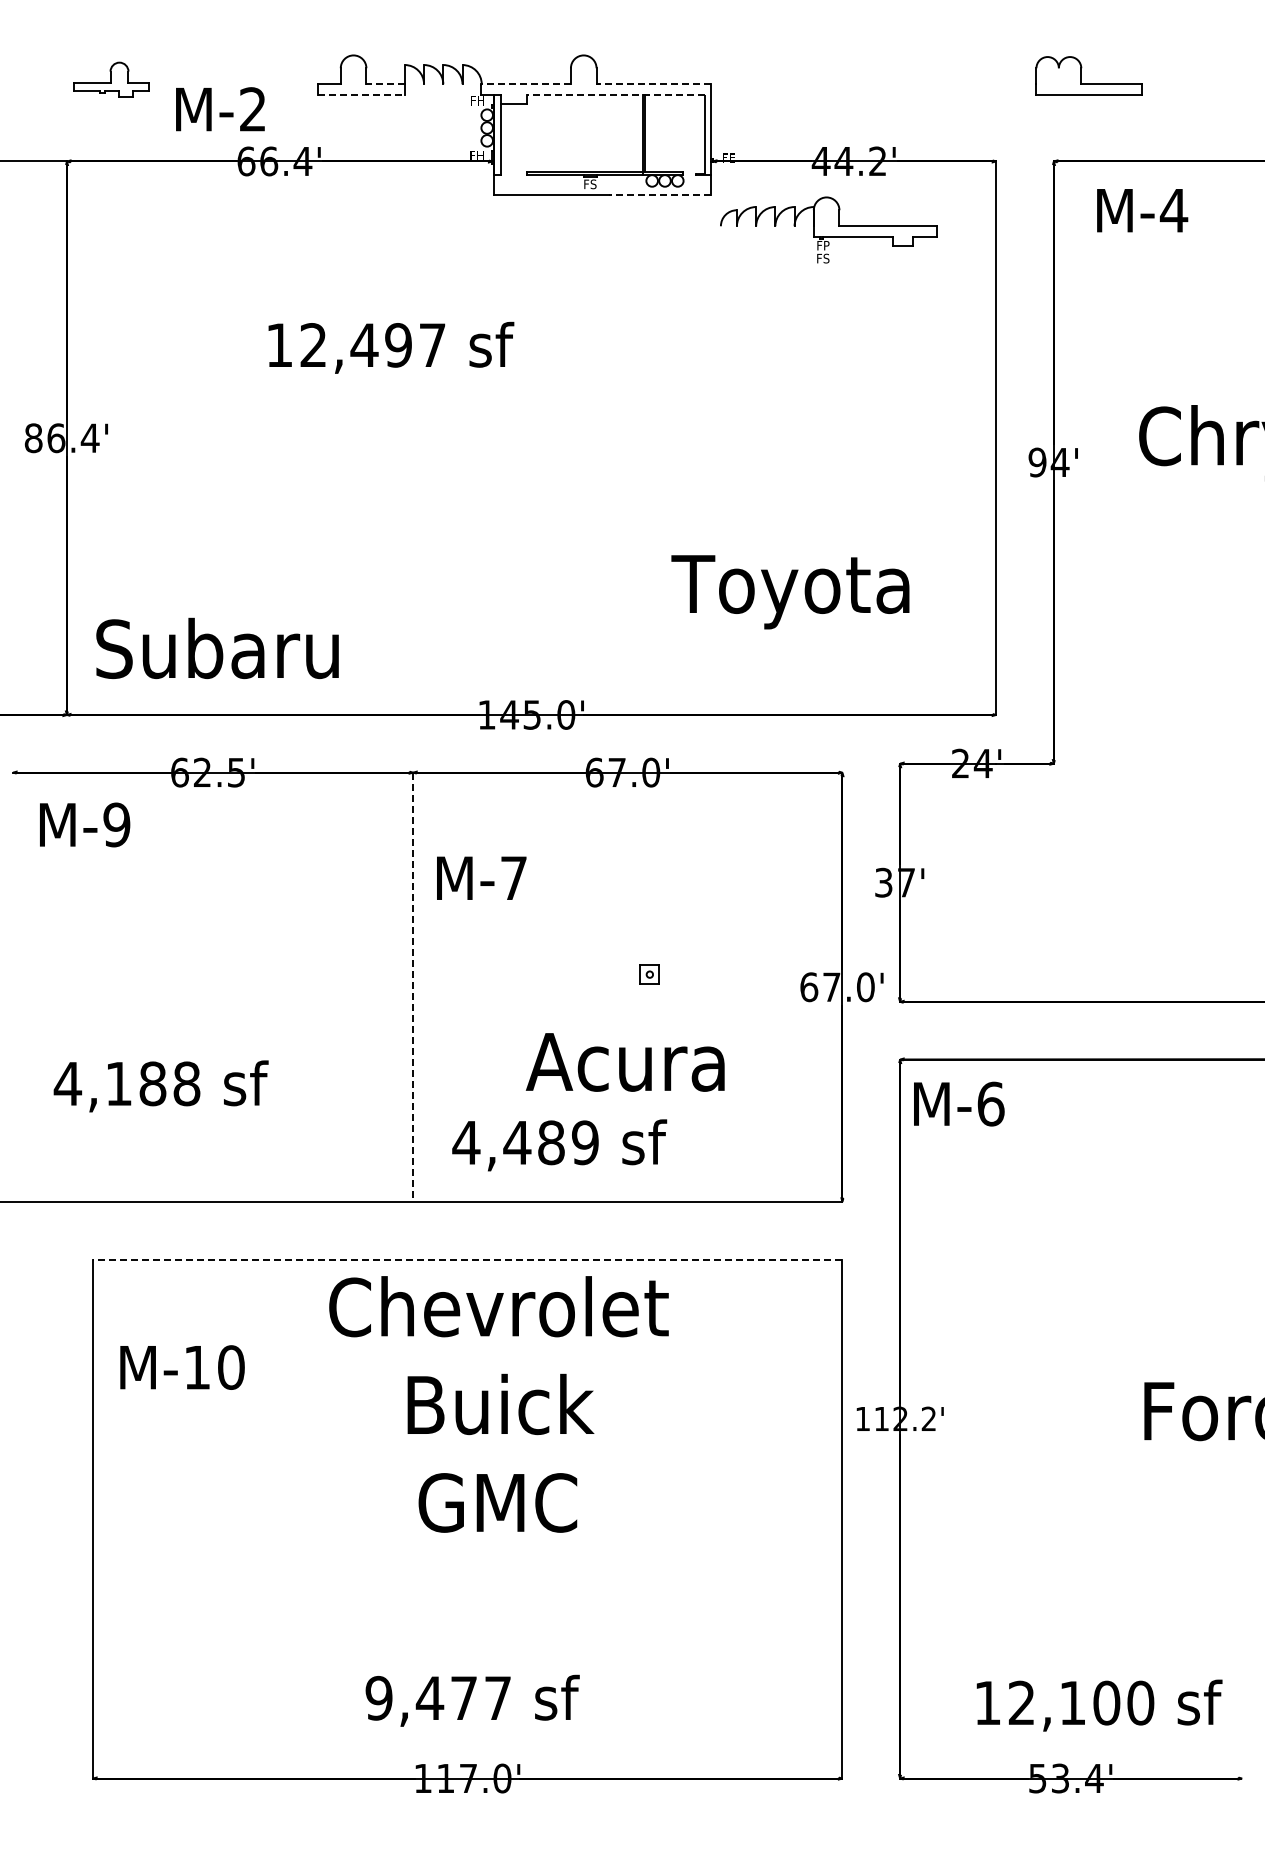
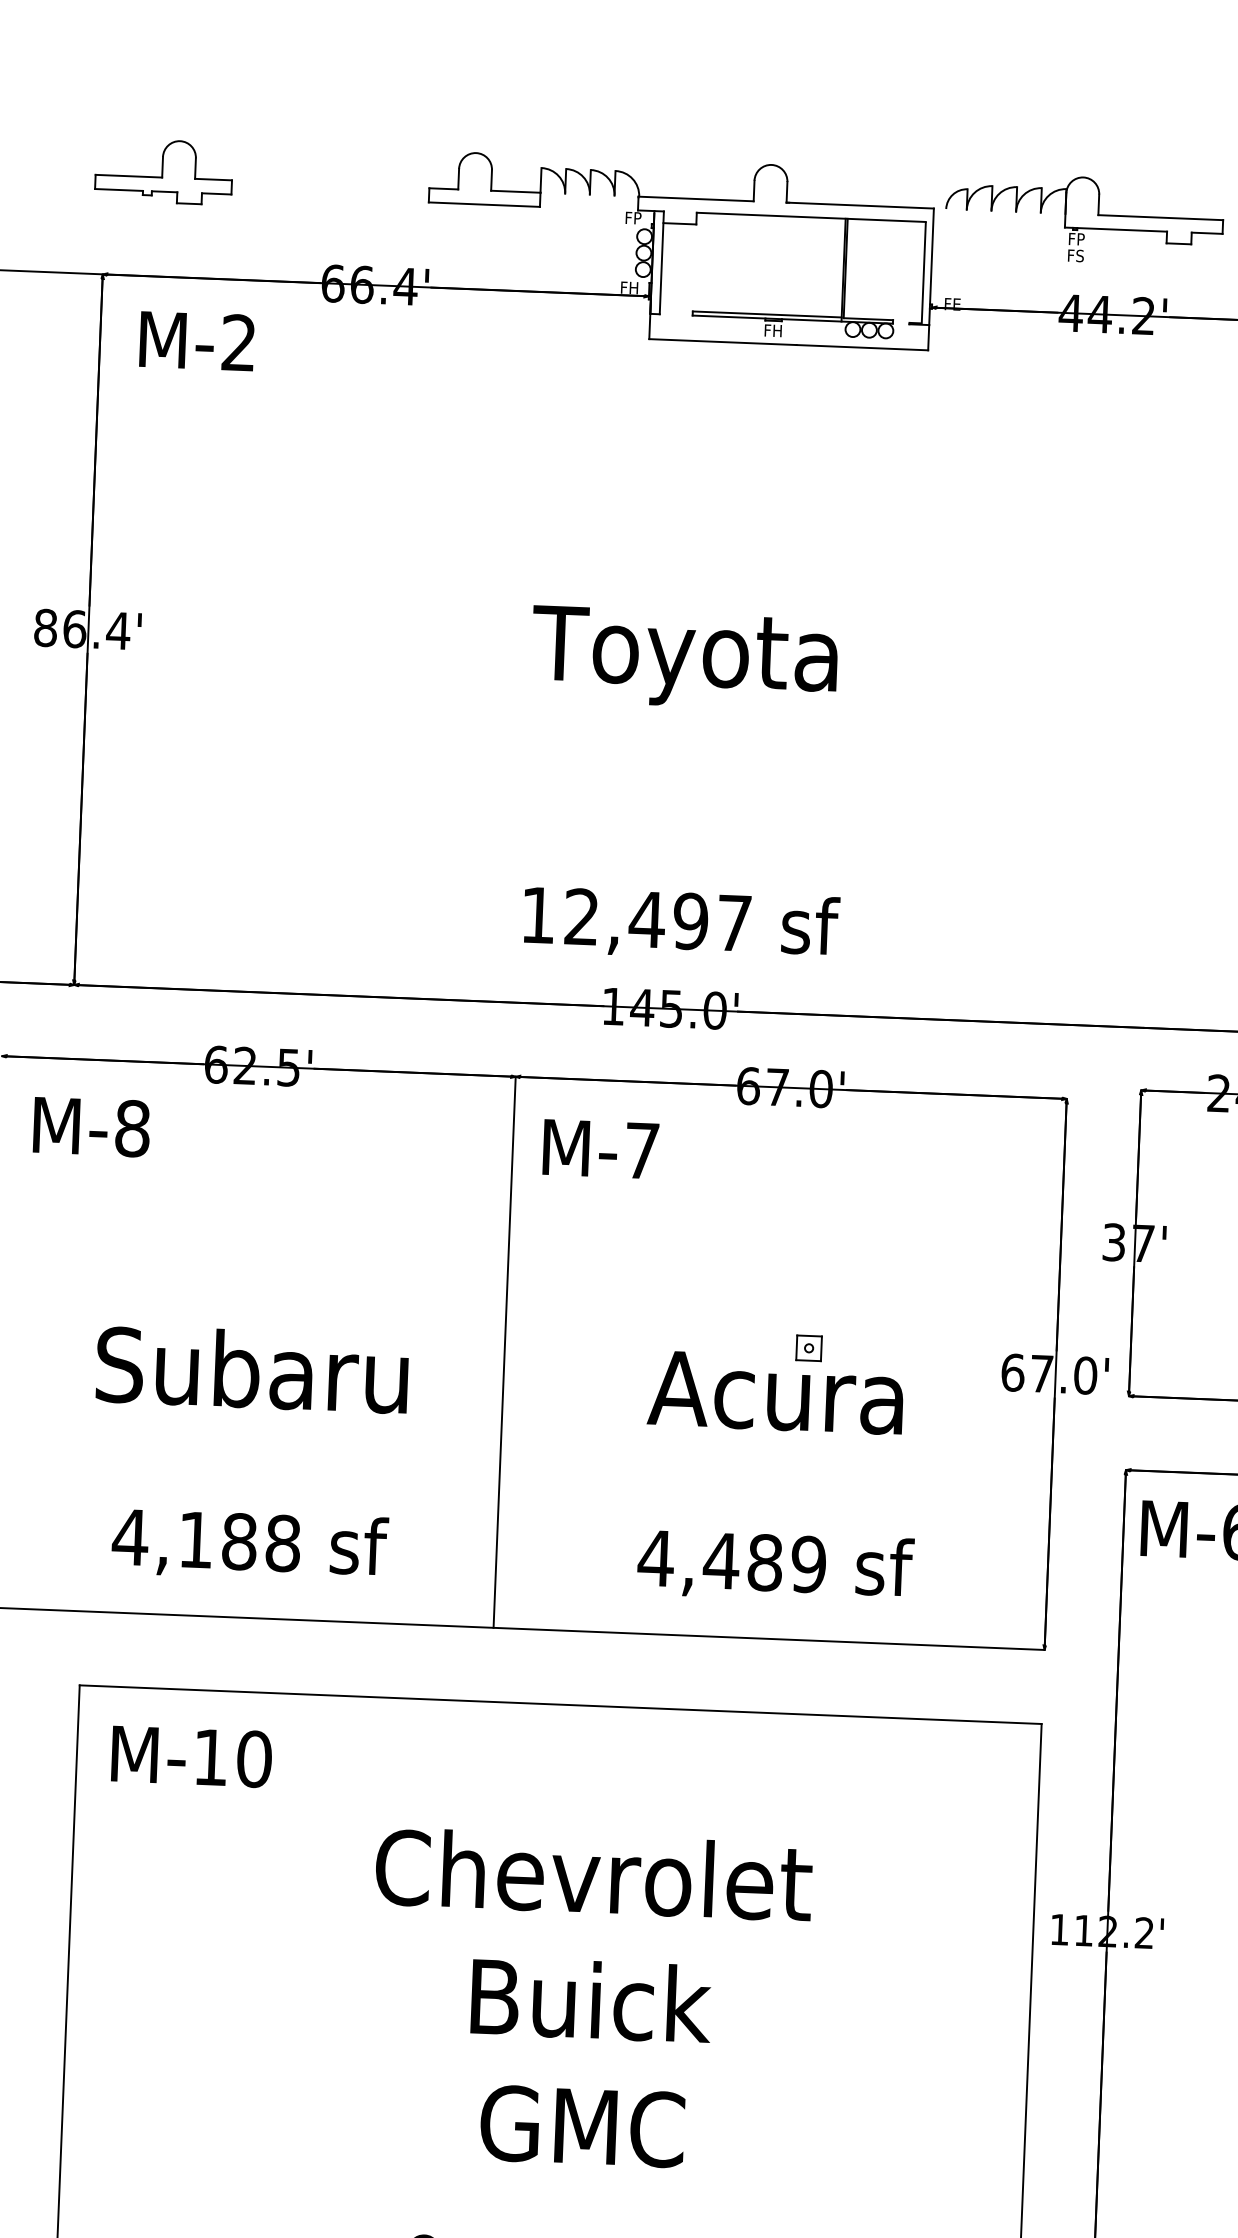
part: (111, 79) -> (164, 171), size x1.43
line: (385, 84) -> (515, 192), dashed -> solid
line: (526, 84) -> (696, 199), dashed -> solid
line: (653, 84) -> (859, 205), dashed -> solid
line: (615, 94) -> (810, 216), dashed -> solid
line: (362, 95) -> (485, 204), dashed -> solid
text: (477, 100) -> (632, 217), FH -> FP
text: (220, 109) -> (197, 341), moved
text: (590, 184) -> (773, 330), FS -> FH
line: (659, 194) -> (861, 347), dashed -> solid
part: (828, 229) -> (1084, 218), moved
text: (391, 347) -> (681, 923), moved
text: (790, 592) -> (684, 659), moved
text: (217, 648) -> (252, 1369), moved
text: (116, 824) -> (132, 1128), M-9 -> M-8
text: (481, 877) -> (600, 1148), moved
line: (413, 987) -> (505, 1352), dashed -> solid
text: (624, 1062) -> (774, 1393), moved
text: (160, 1086) -> (249, 1545), moved
text: (559, 1145) -> (775, 1566), moved
line: (467, 1259) -> (560, 1704), dashed -> solid
text: (182, 1367) -> (191, 1756), moved
text: (498, 1404) -> (588, 2000), moved

